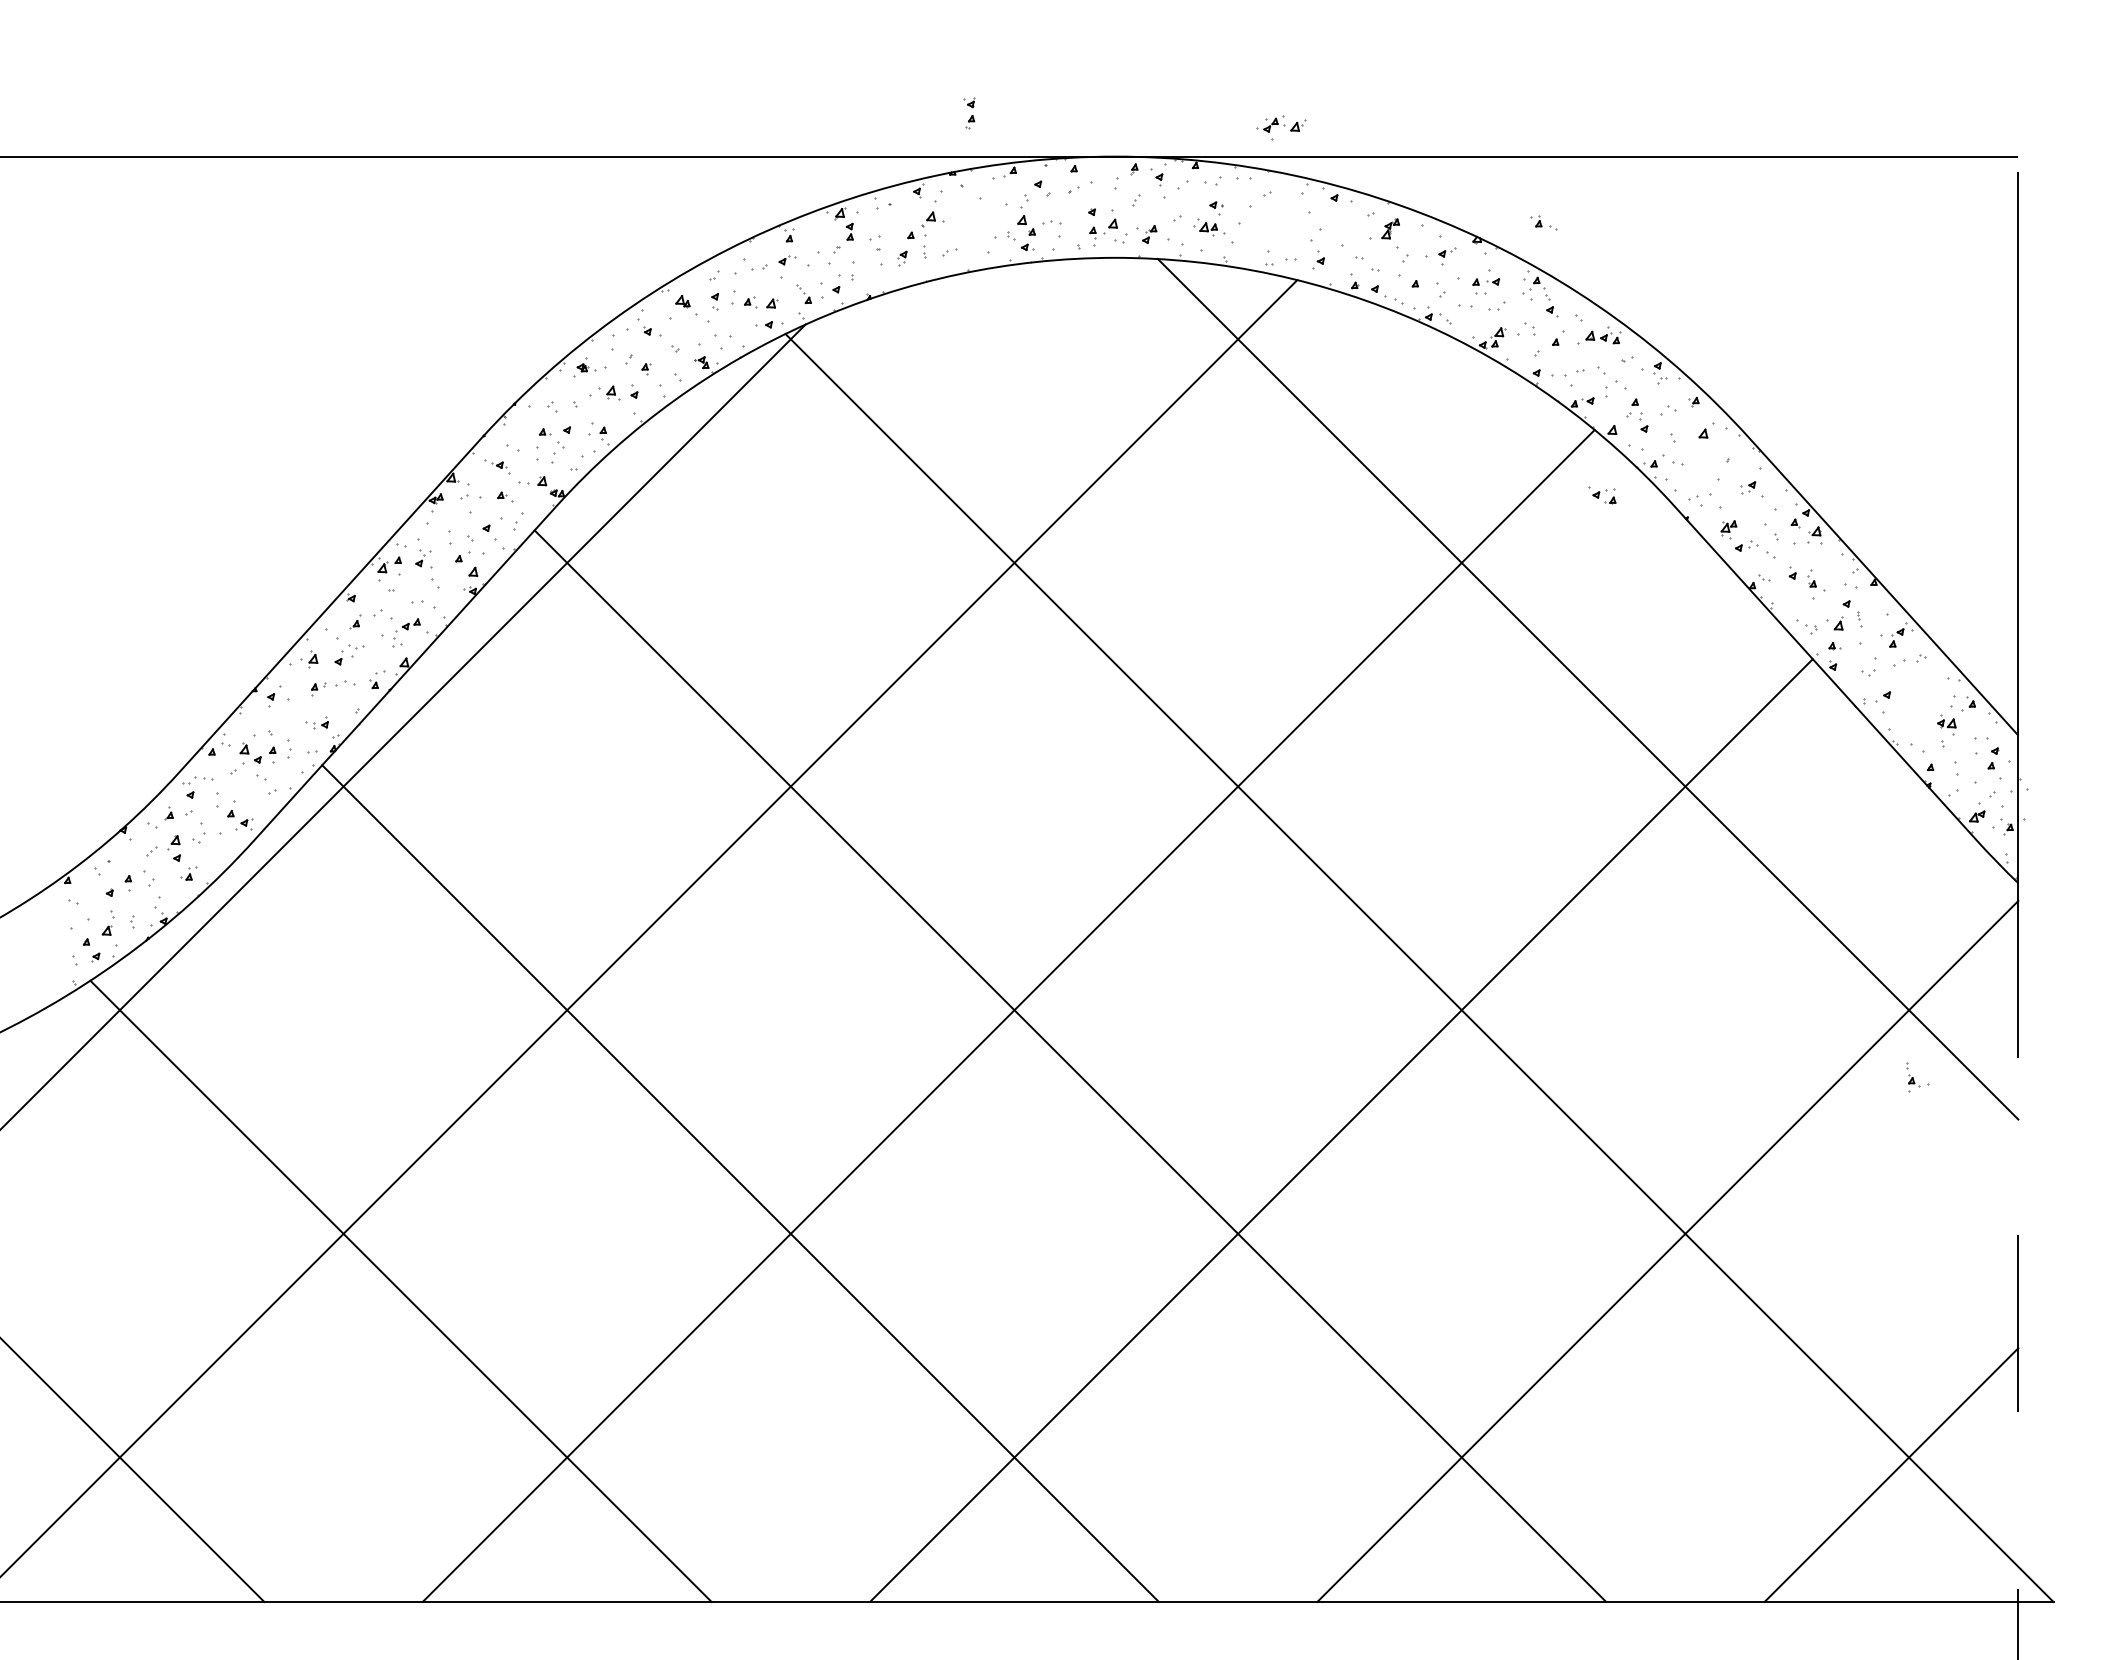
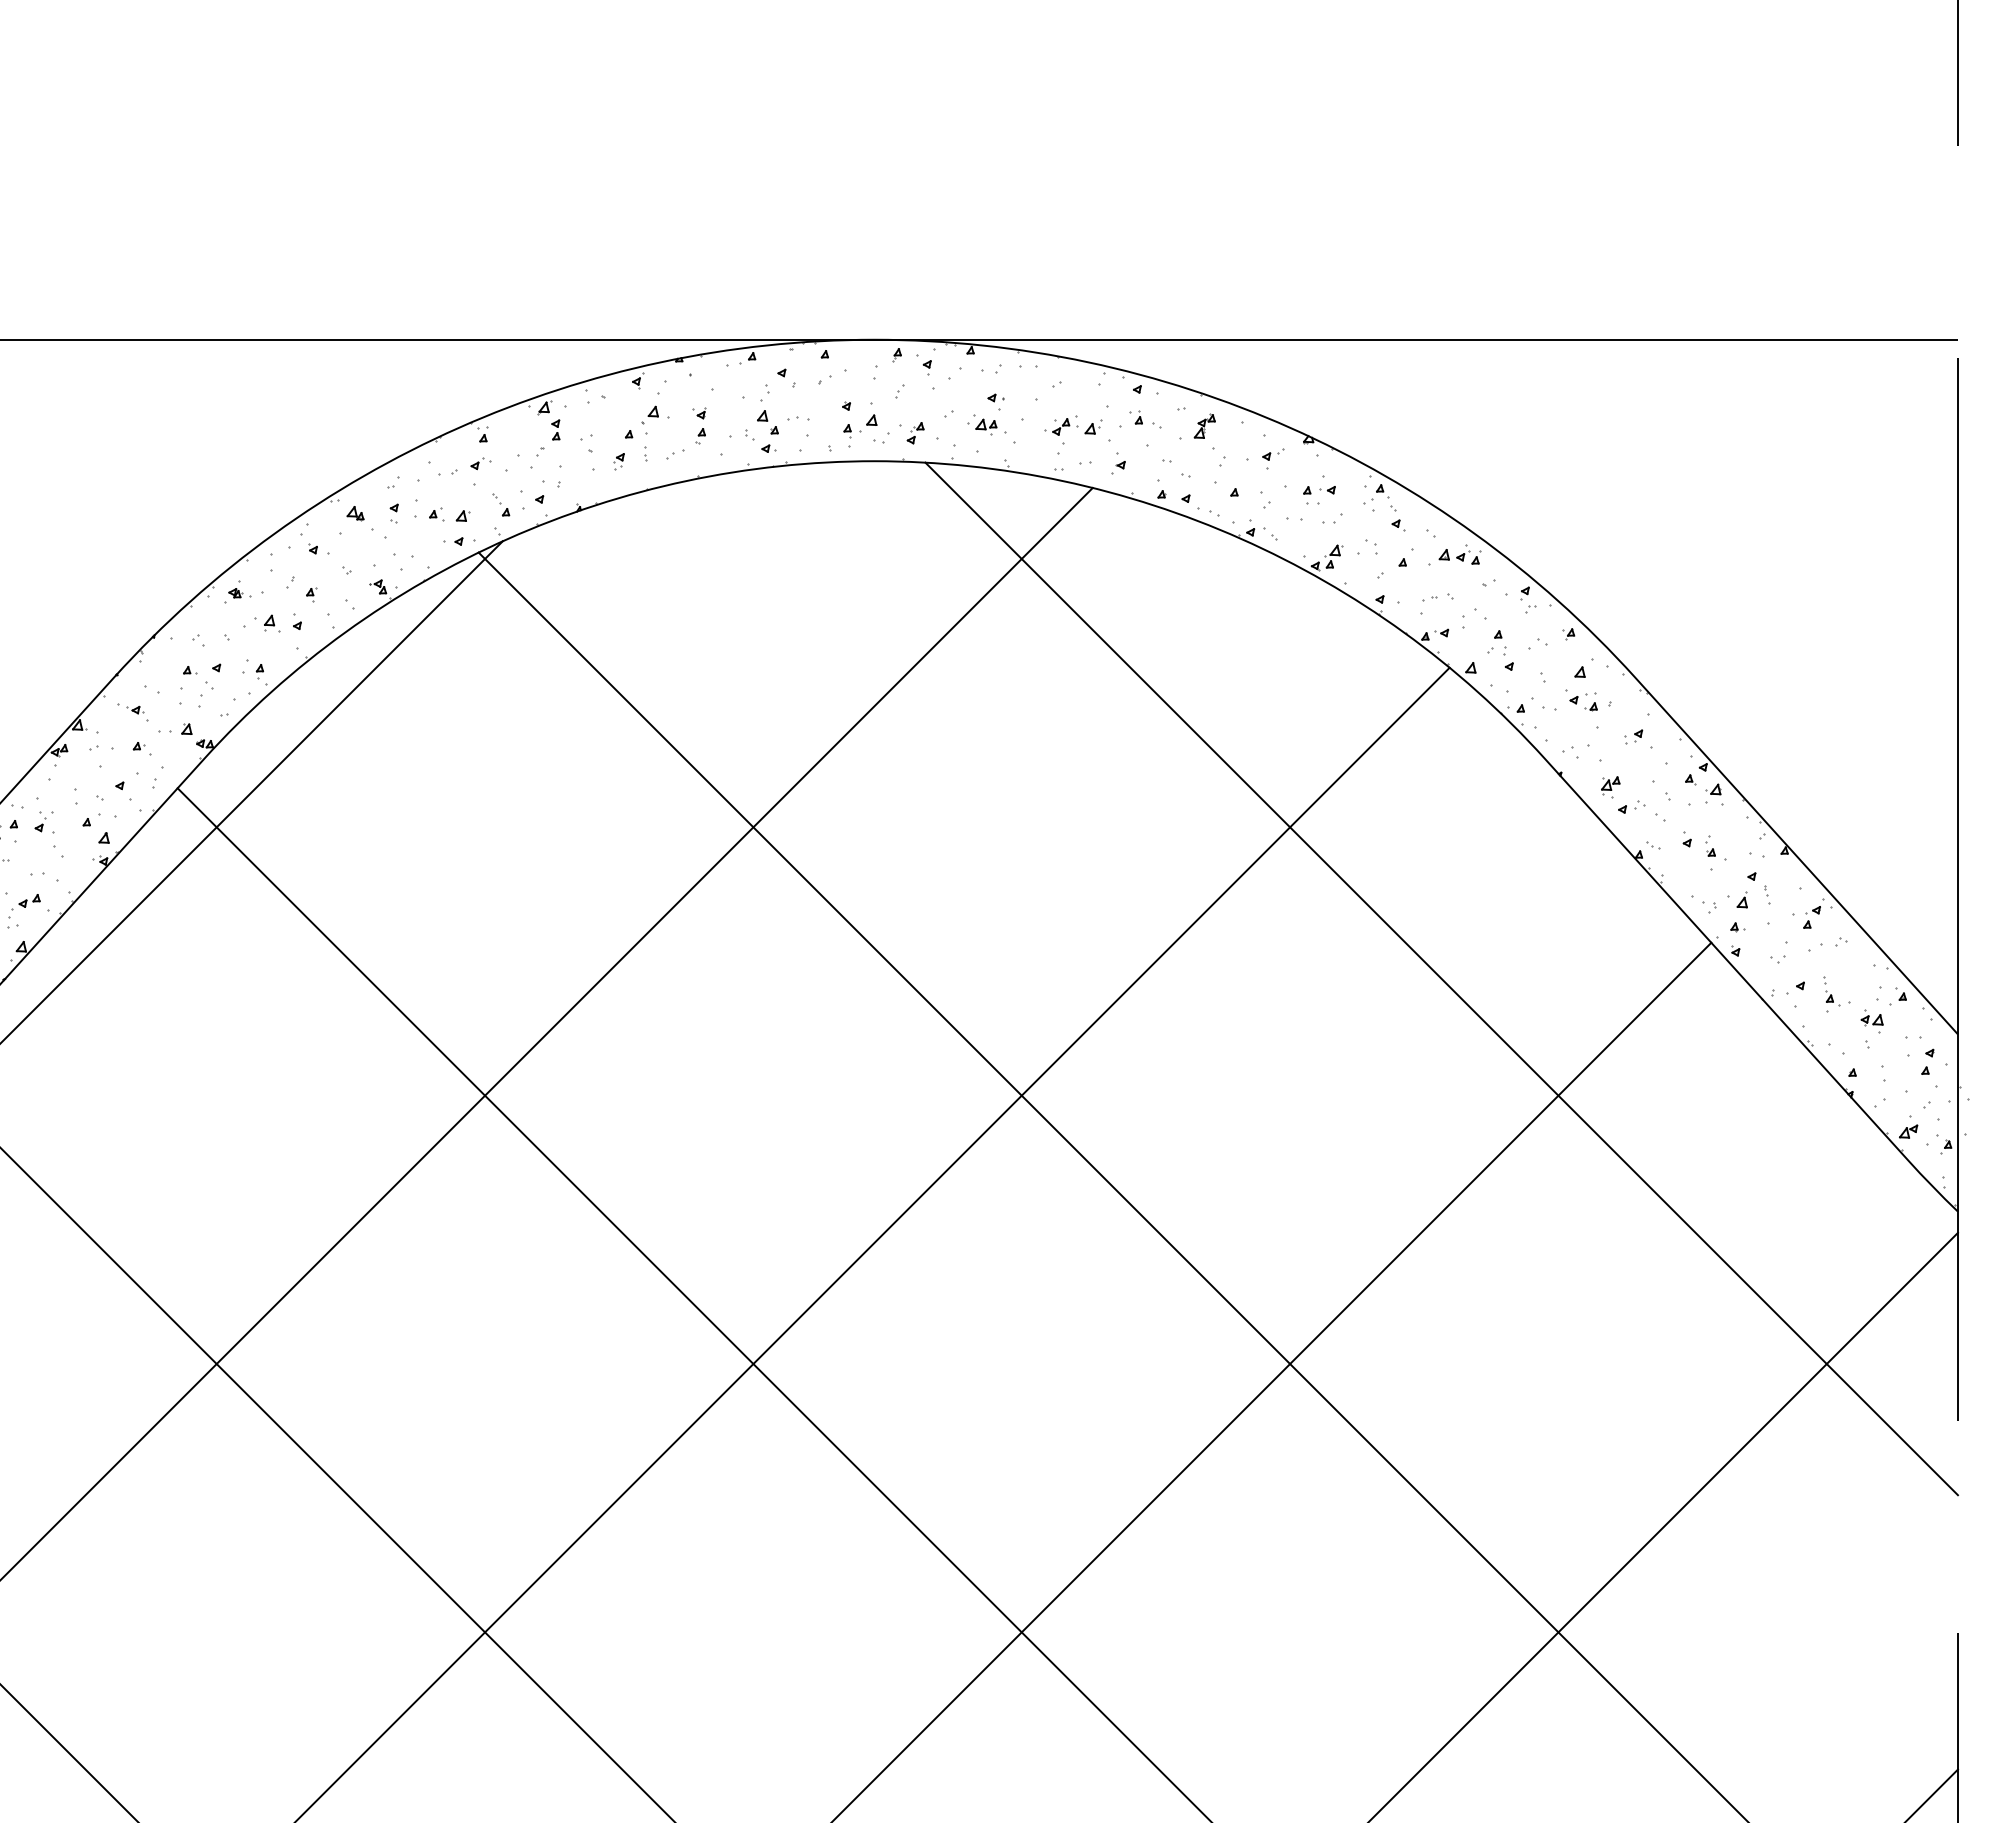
part: (969, 113) -> (699, 426), moved
part: (1281, 127) -> (1073, 429), moved
part: (1543, 222) -> (1144, 418), moved
part: (1584, 371) -> (1437, 597), size x0.62
part: (1602, 495) -> (1581, 700), moved
part: (1917, 1077) -> (1836, 994), moved

